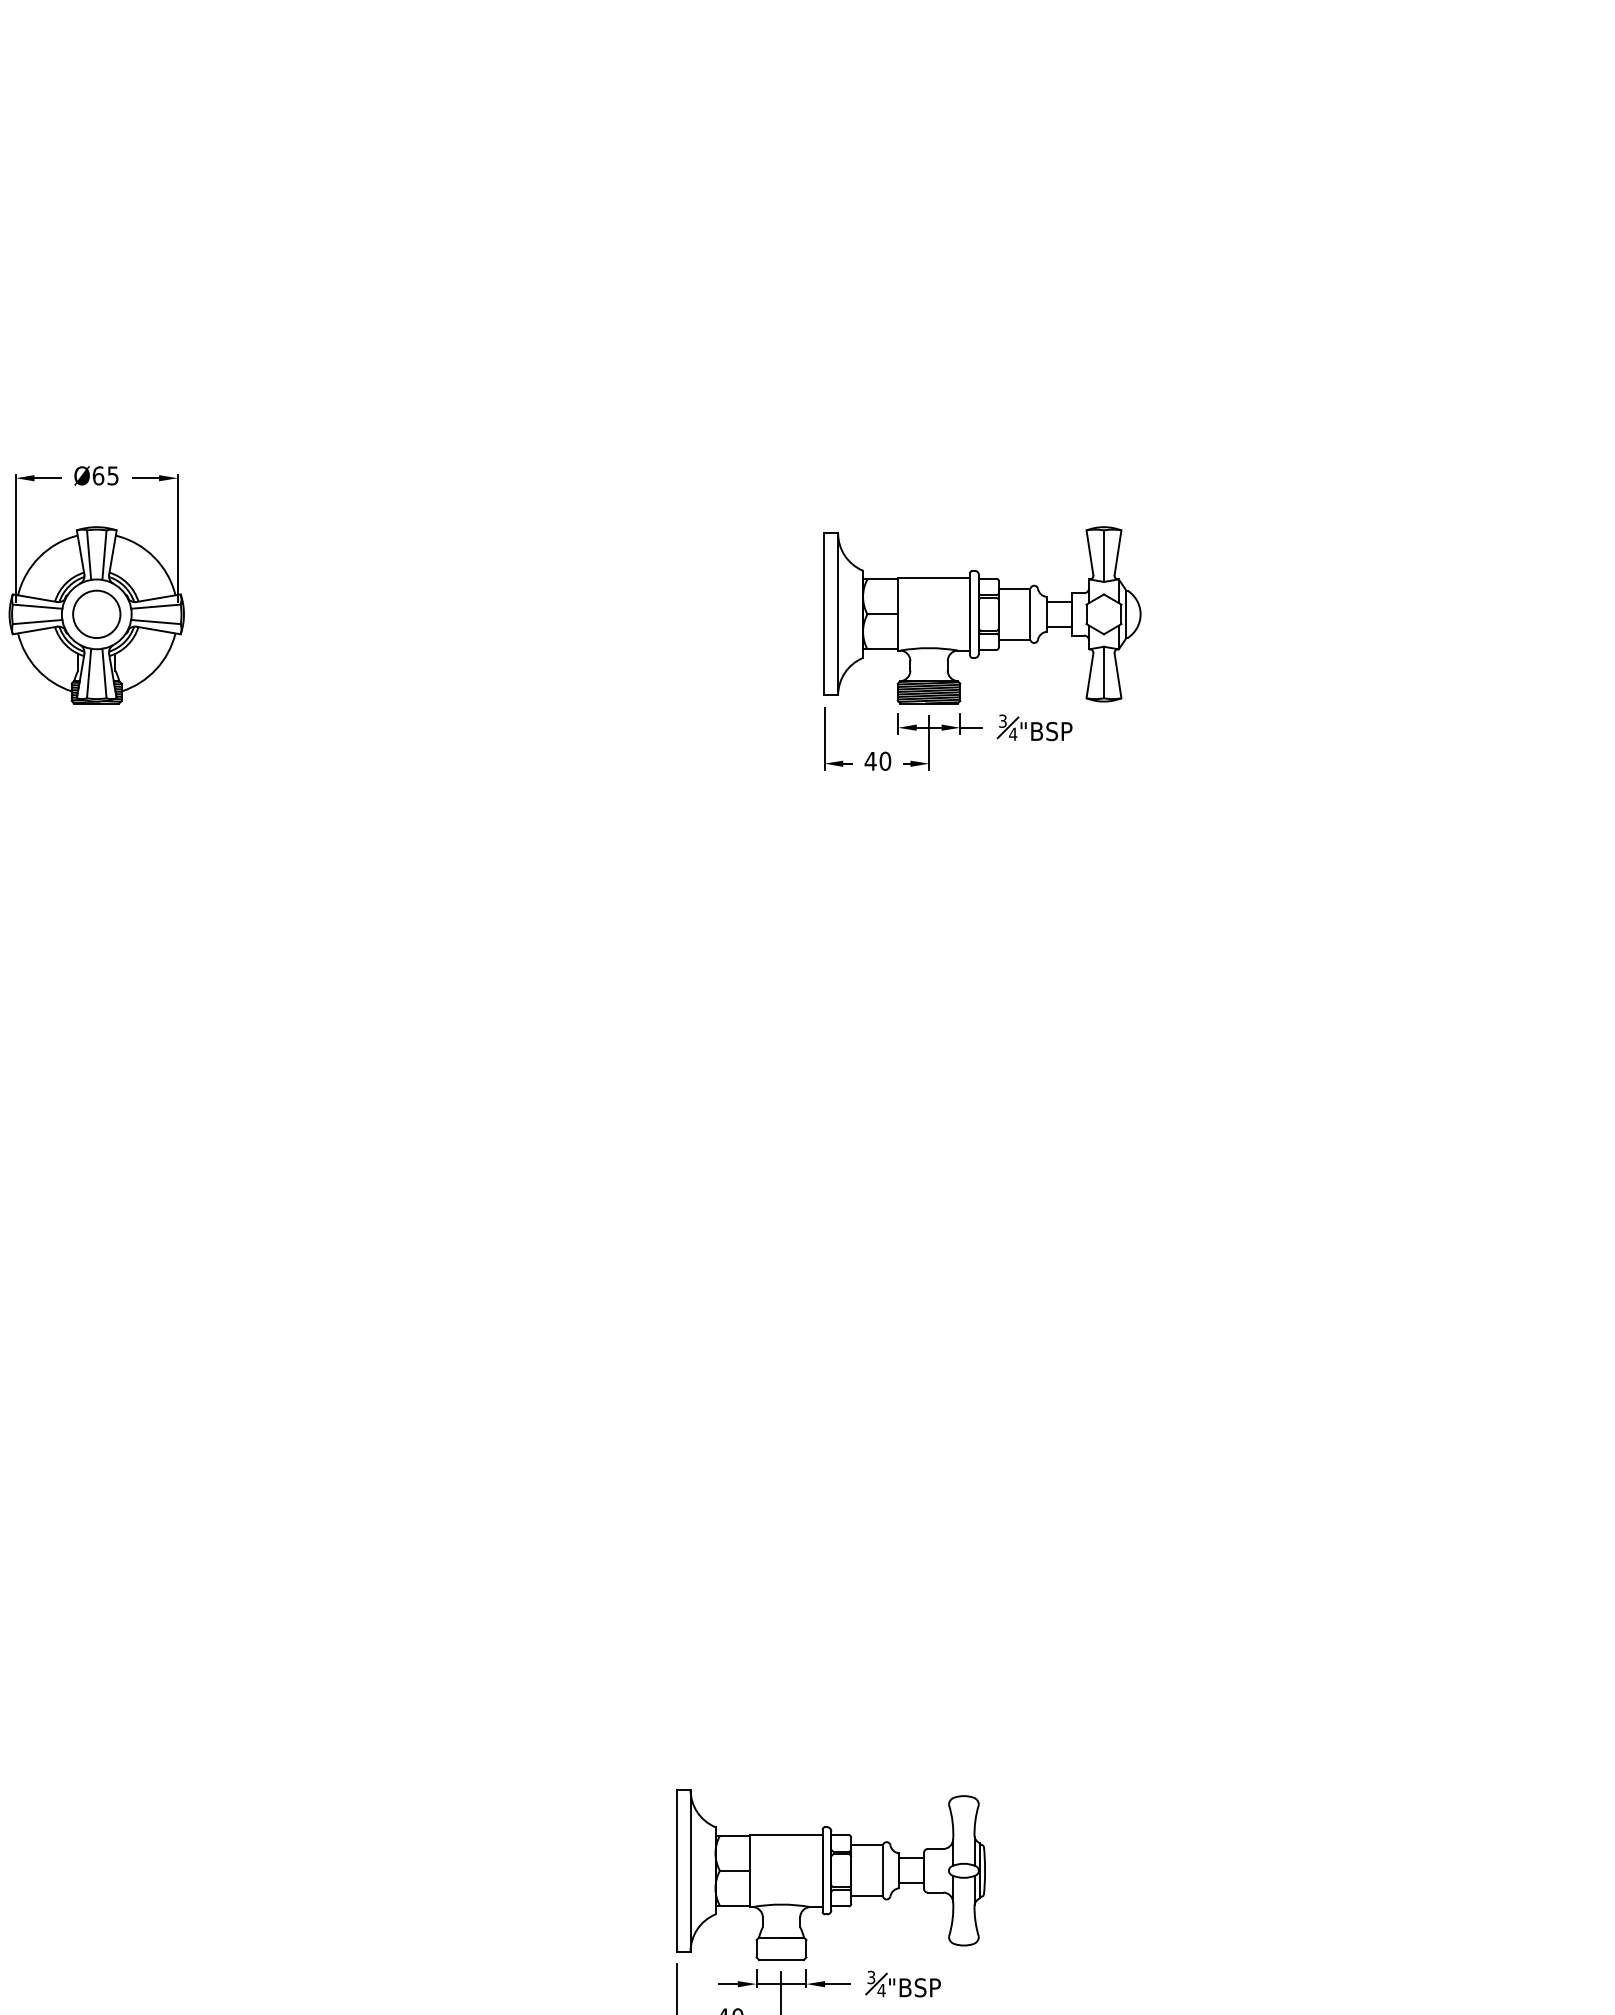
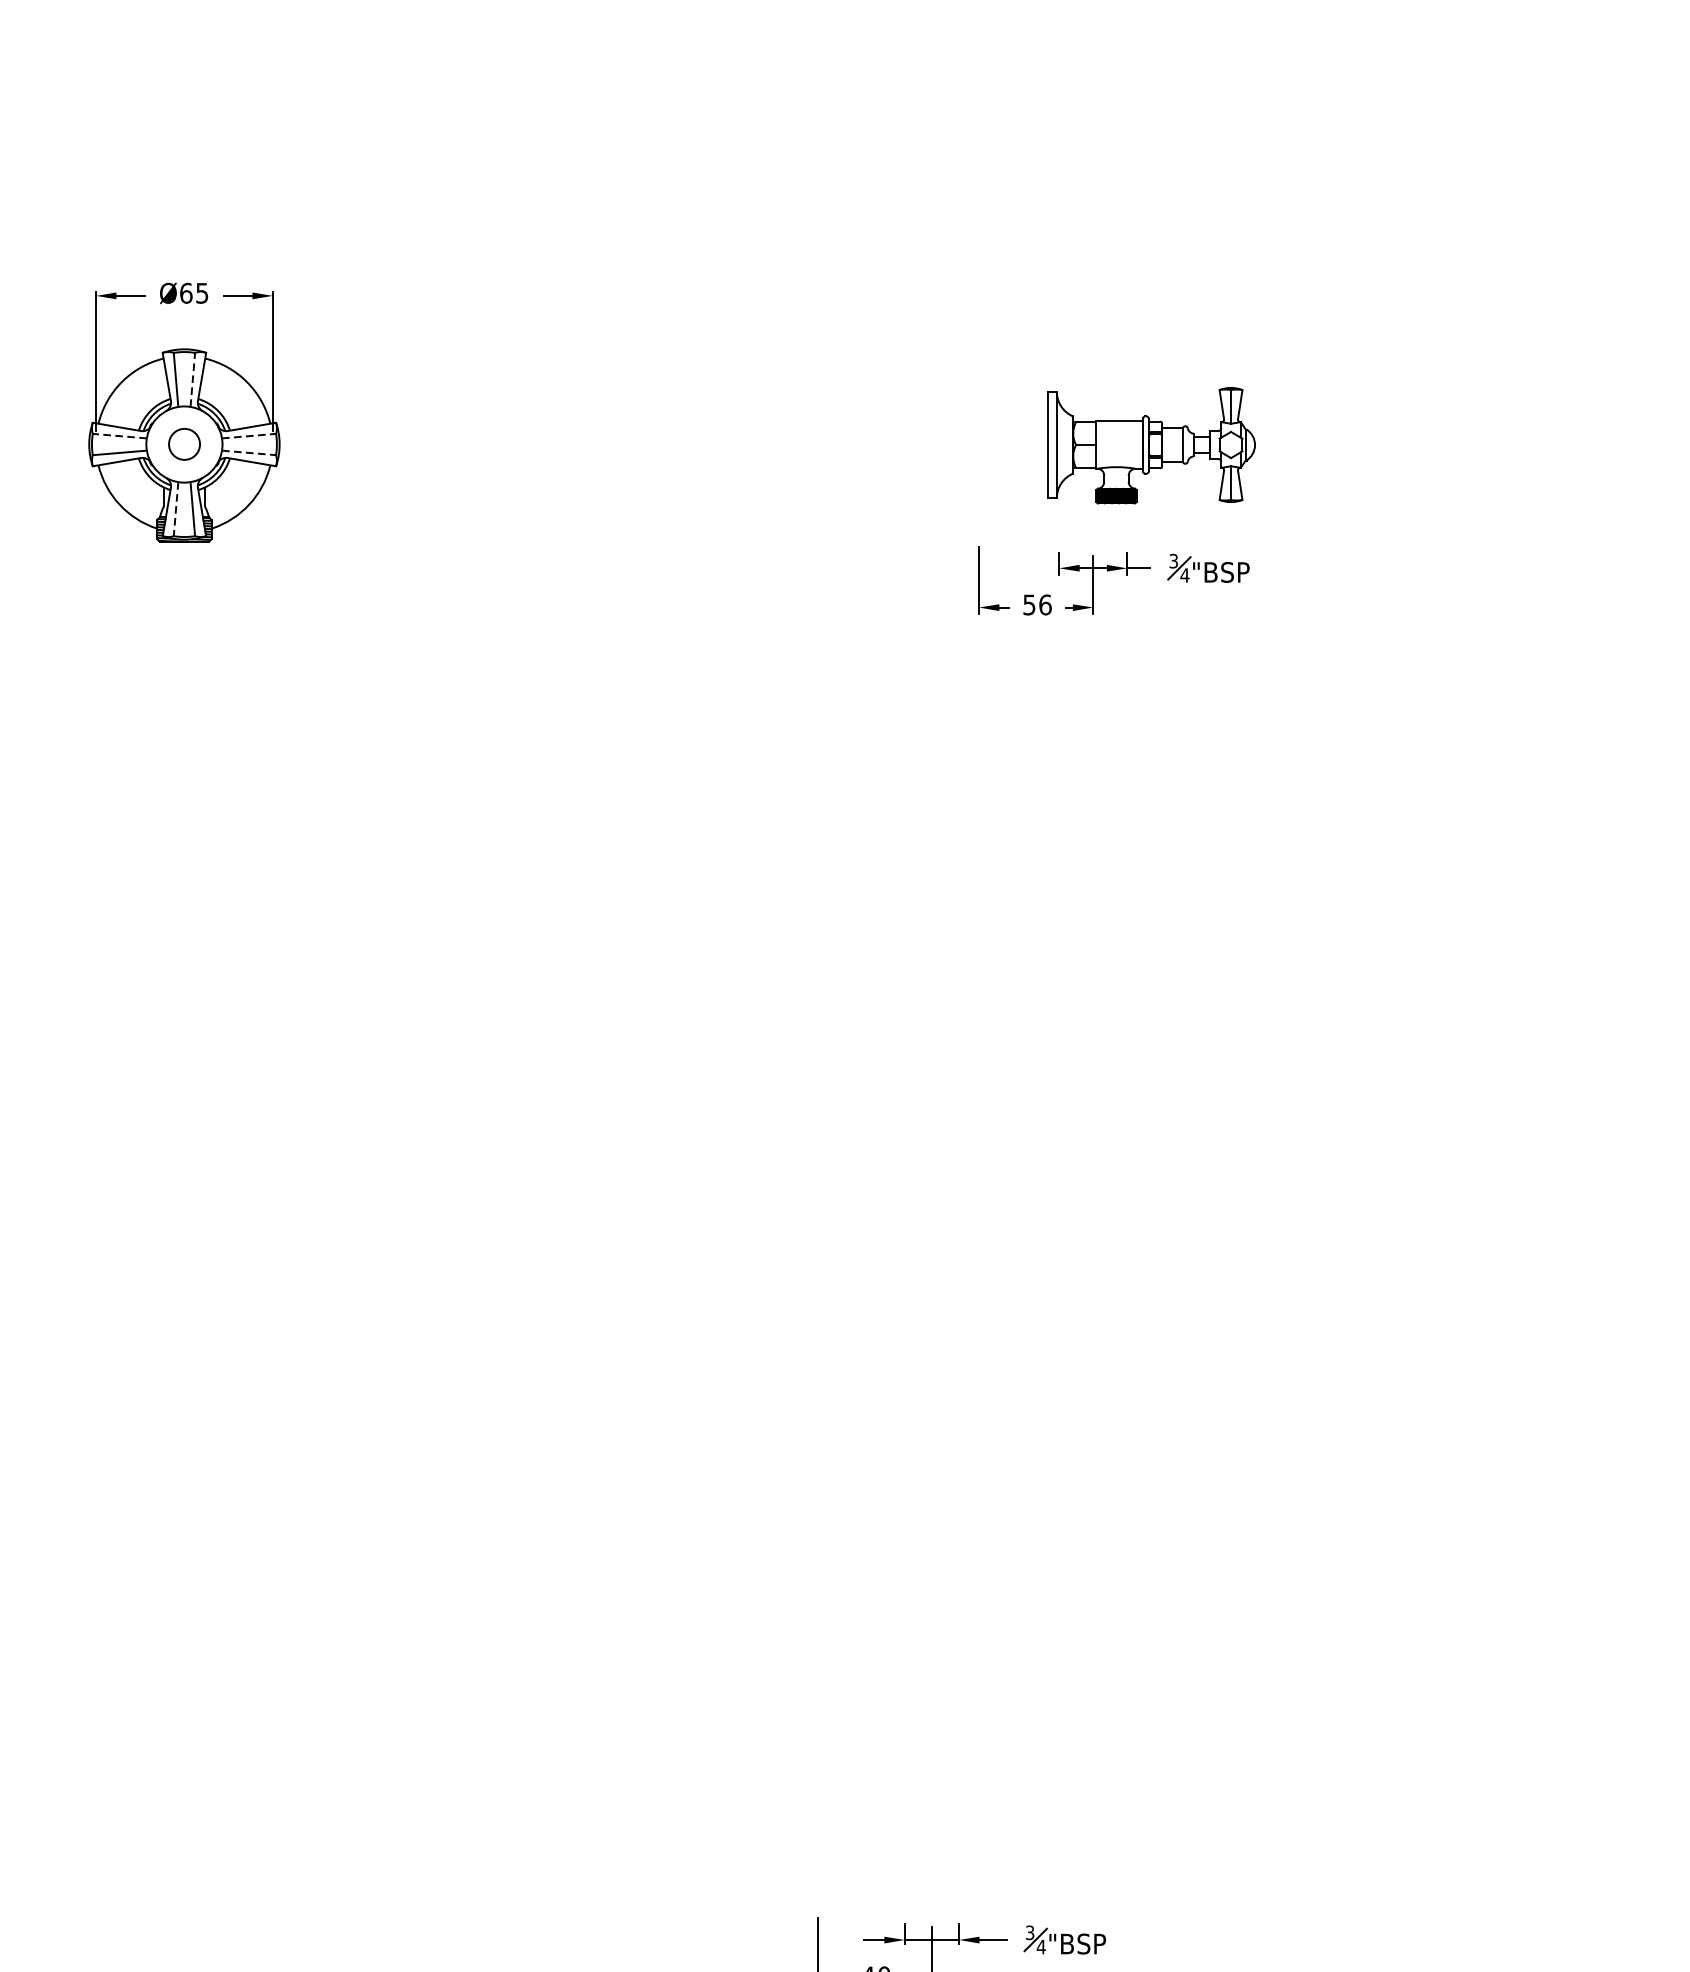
line: (104, 555) -> (192, 380), solid -> dashed
line: (37, 606) -> (119, 435), solid -> dashed
line: (155, 606) -> (248, 435), solid -> dashed
circle: (96, 613) -> (184, 443), size x0.6
part: (982, 615) -> (1151, 445), size x0.6
line: (155, 622) -> (248, 453), solid -> dashed
line: (89, 673) -> (176, 509), solid -> dashed
text: (877, 760) -> (1036, 604), 40 -> 56
part: (830, 1874) -> (985, 1820), removed

